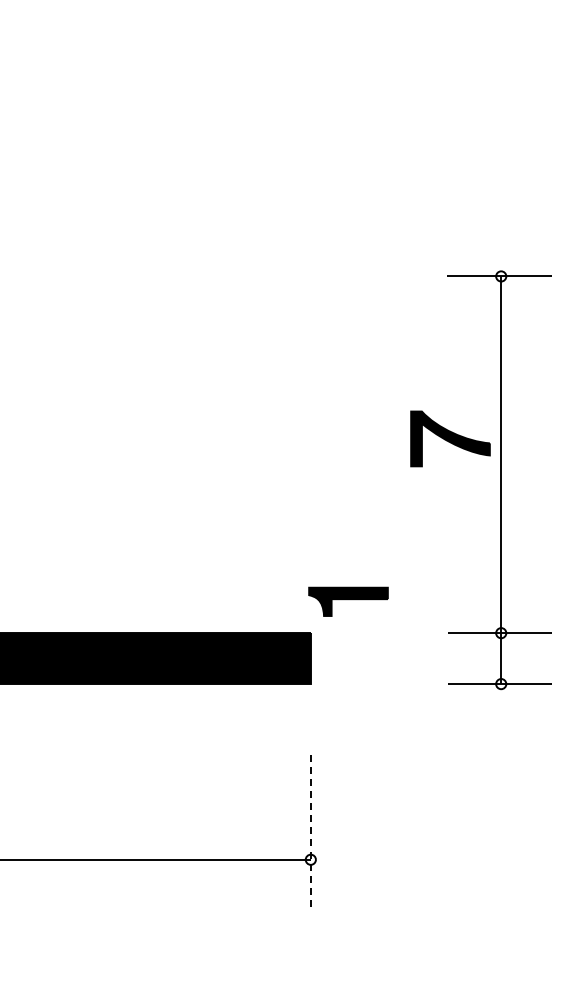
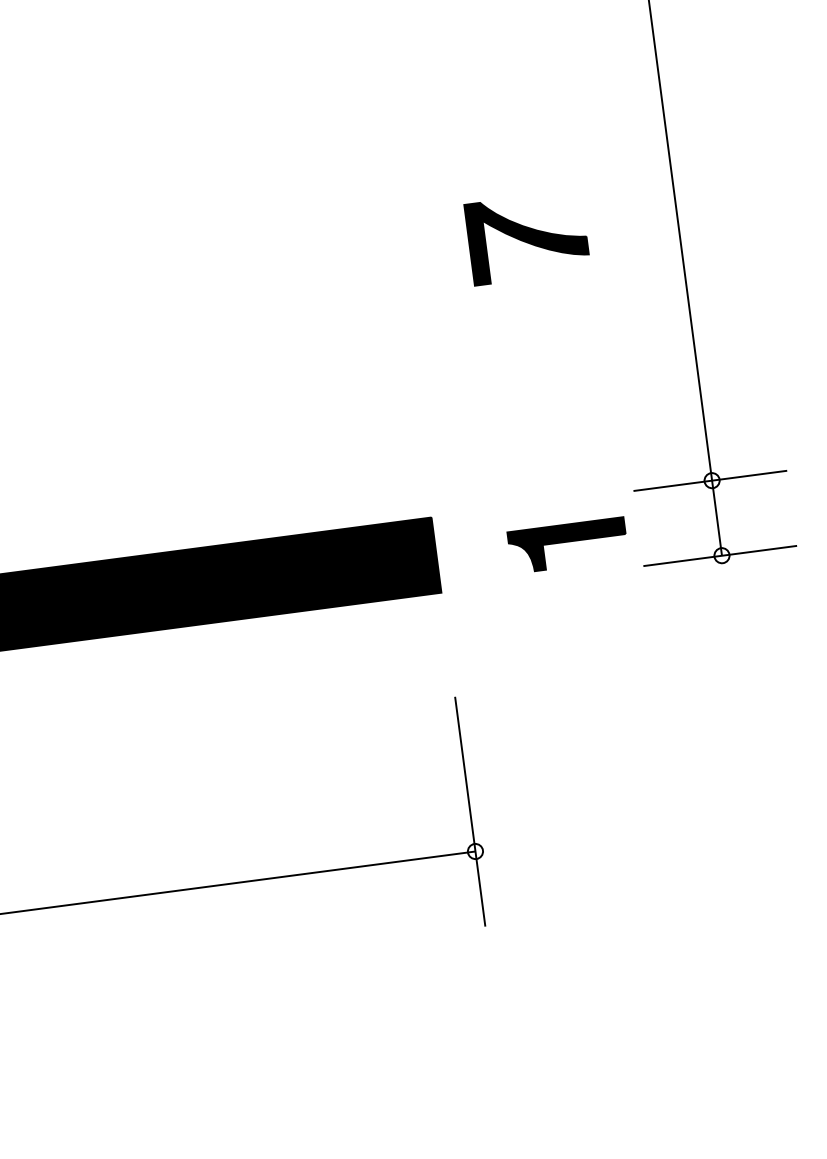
part: (450, 438) -> (527, 237), moved
part: (348, 601) -> (568, 545), moved
line: (310, 832) -> (469, 811), dashed -> solid

